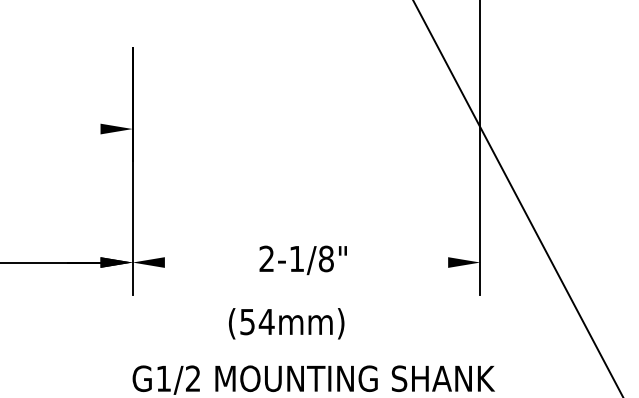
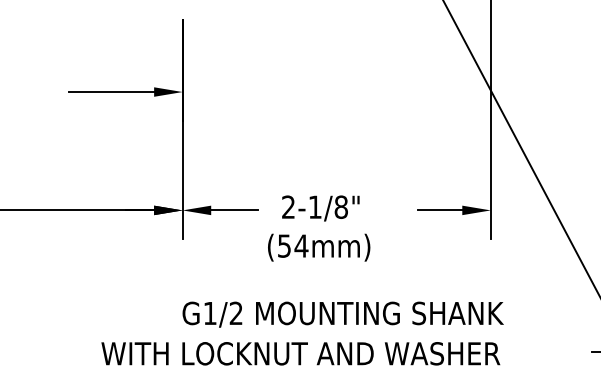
line: (52, 129) -> (111, 92), added
text: (302, 260) -> (320, 208), moved
line: (191, 262) -> (234, 210), added
line: (422, 262) -> (439, 210), added
text: (287, 323) -> (319, 247), moved

